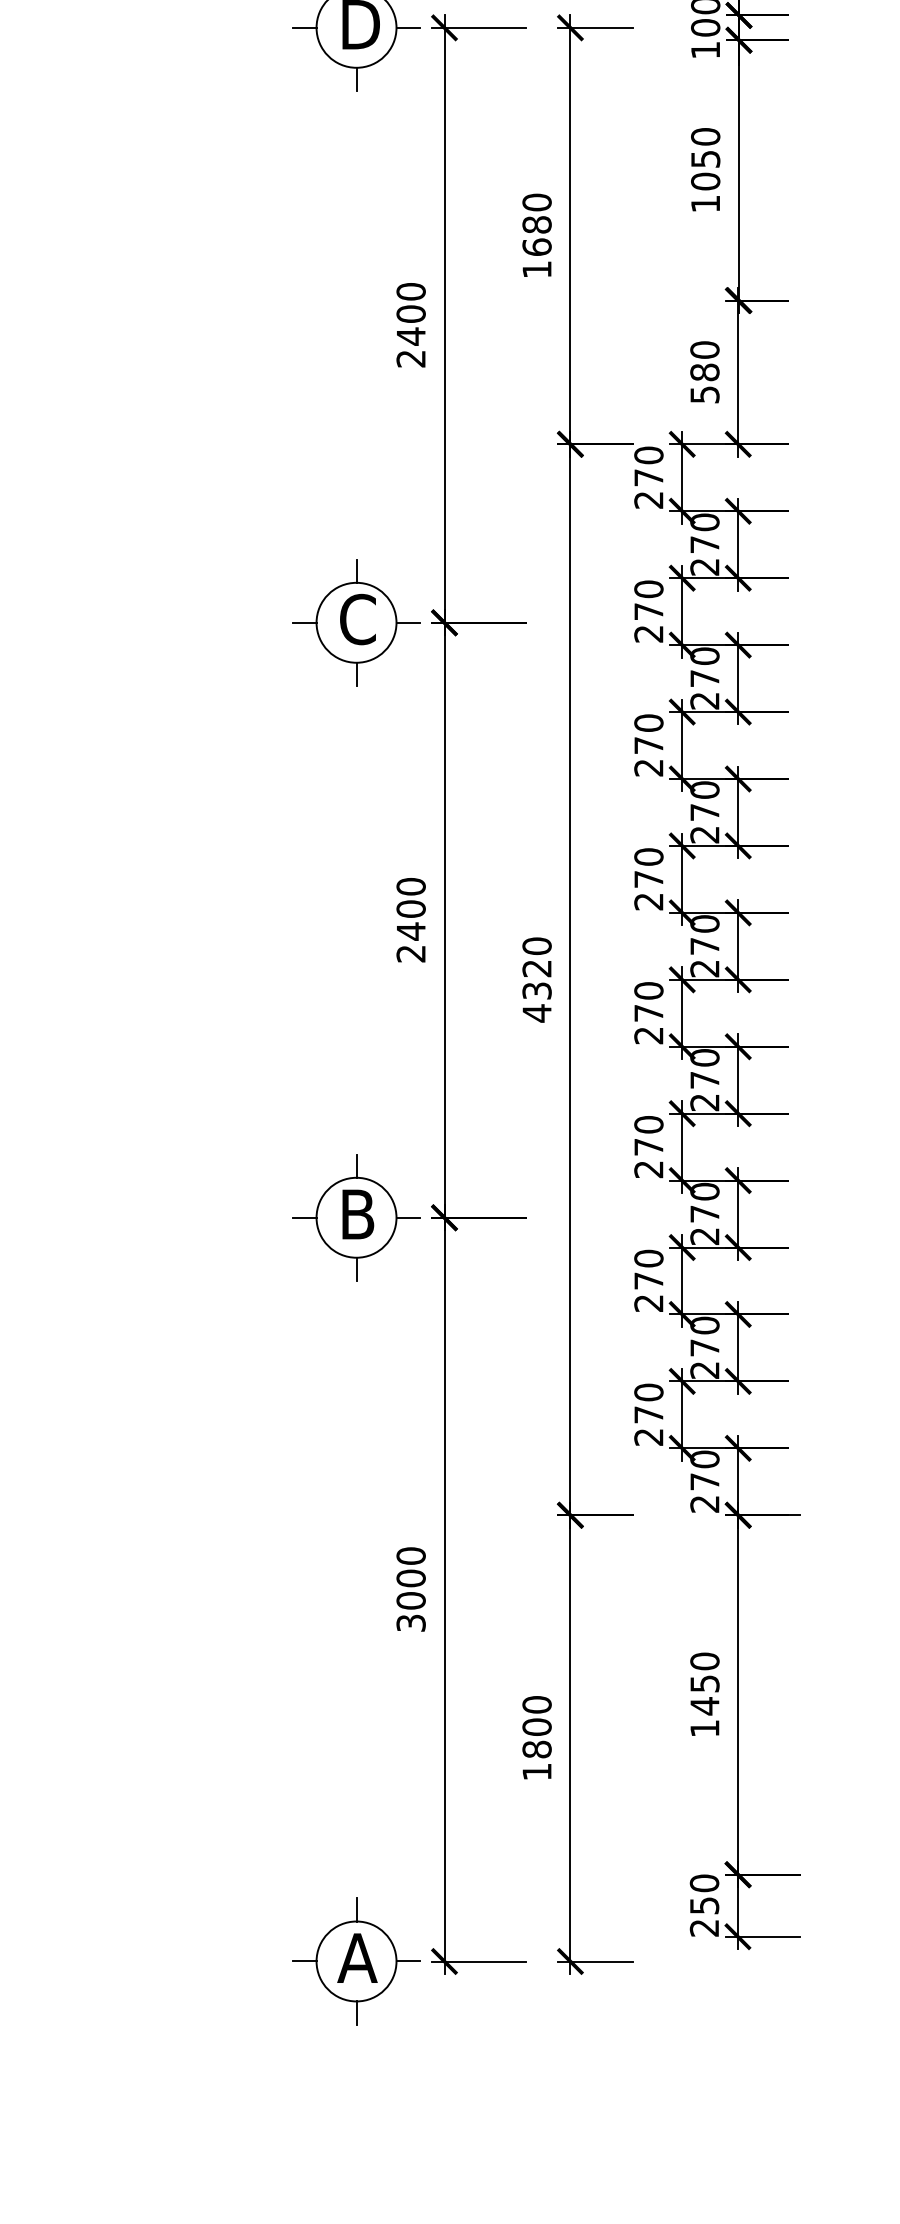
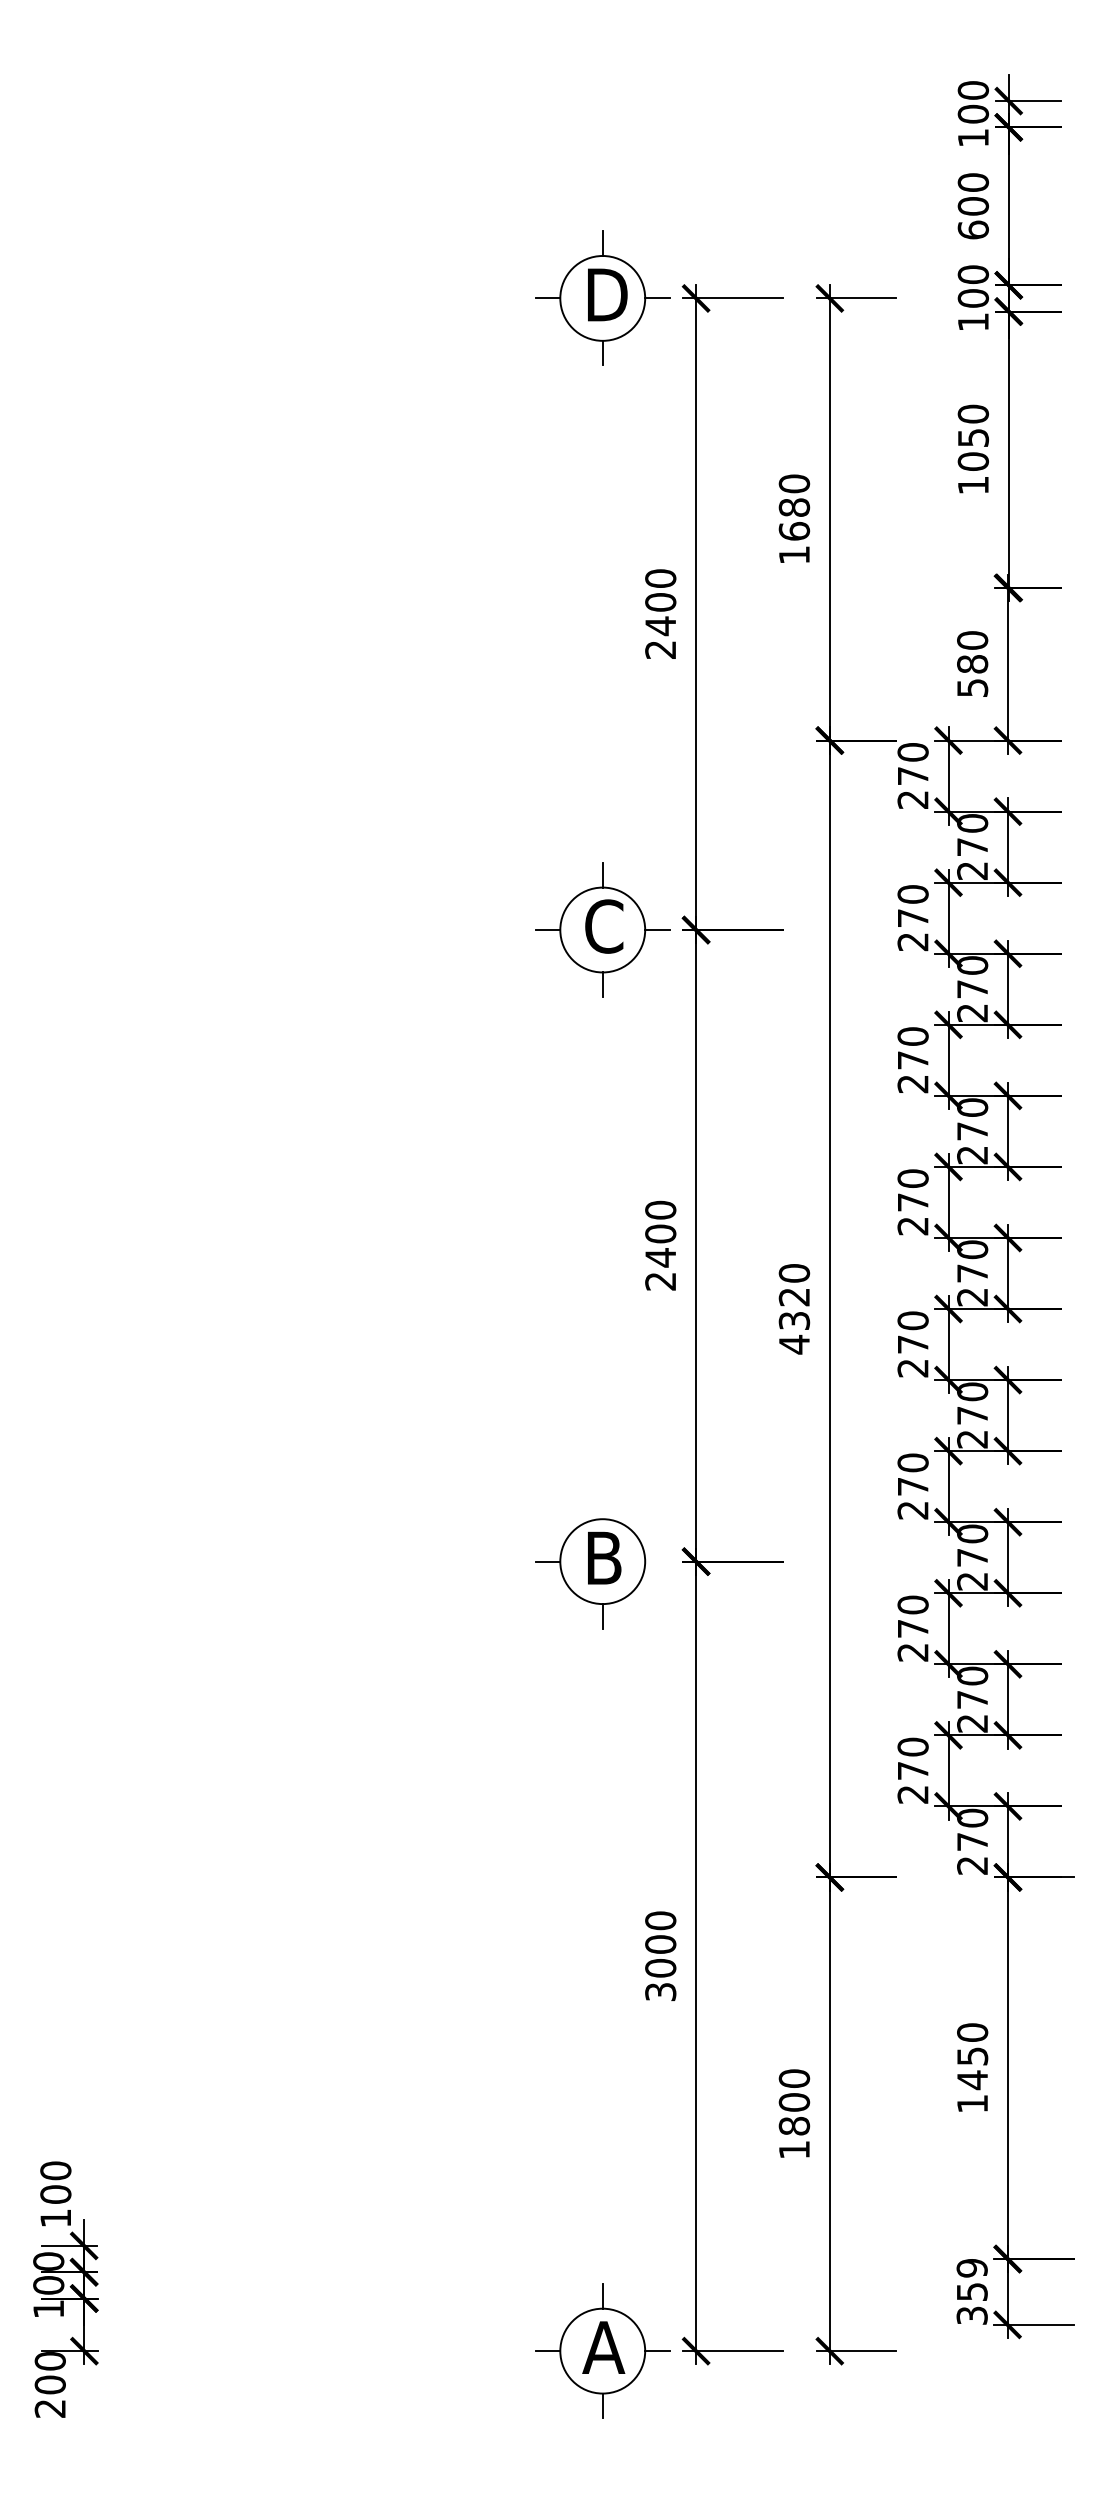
line: (356, 1165) -> (602, 1506), removed
line: (408, 1217) -> (657, 1561), removed
text: (703, 1905) -> (971, 2291), 250 -> 359

